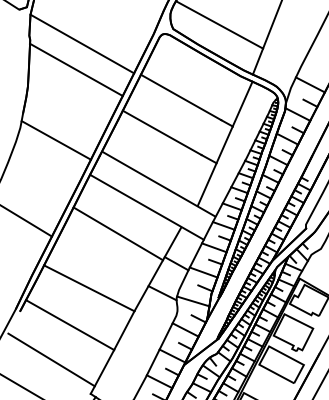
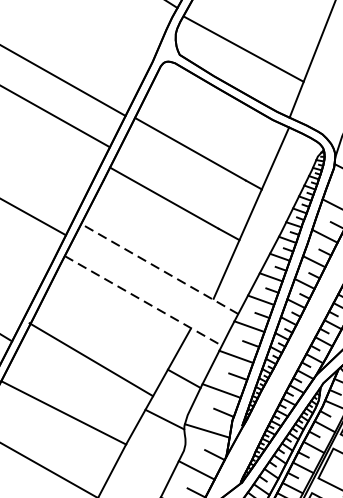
line: (158, 184) -> (159, 269), solid -> dashed
line: (146, 207) -> (142, 301), solid -> dashed
line: (118, 233) -> (91, 359), moved

